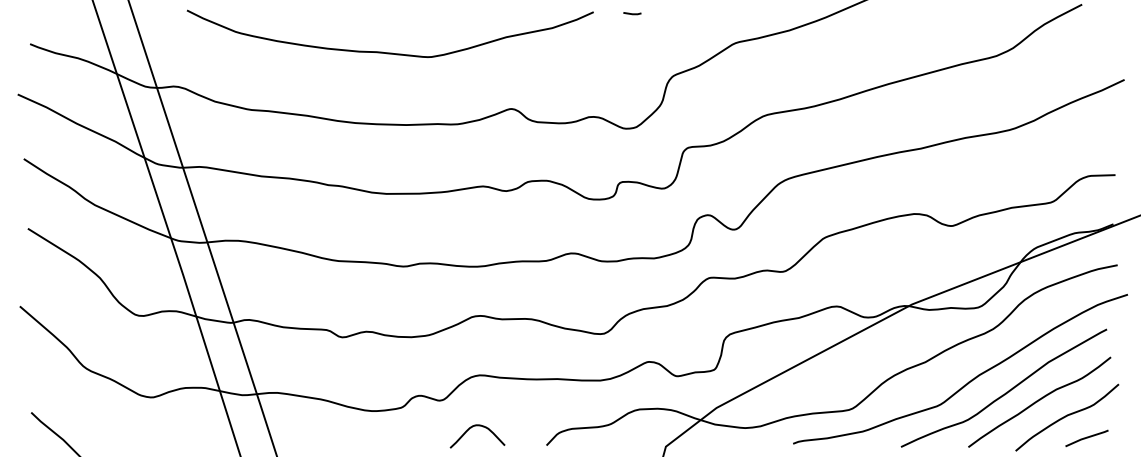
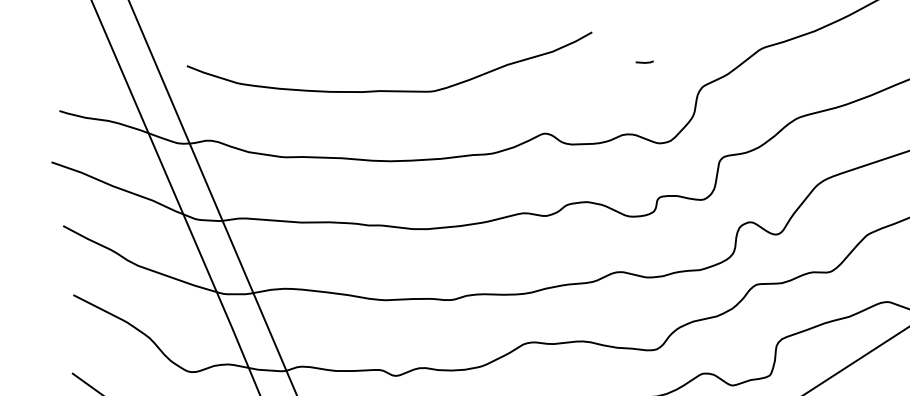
line: (632, 13) -> (644, 62), moved
curve: (389, 52) -> (392, 90), moved

